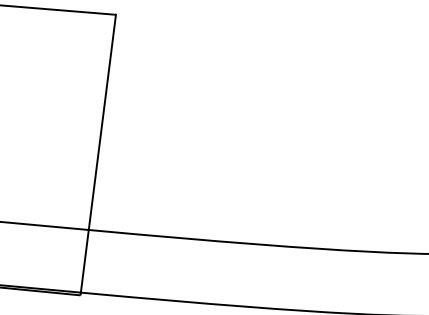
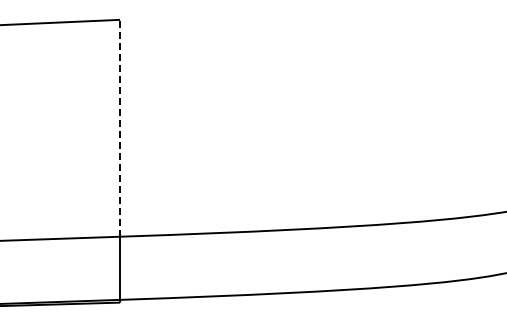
line: (102, 121) -> (120, 127), solid -> dashed

